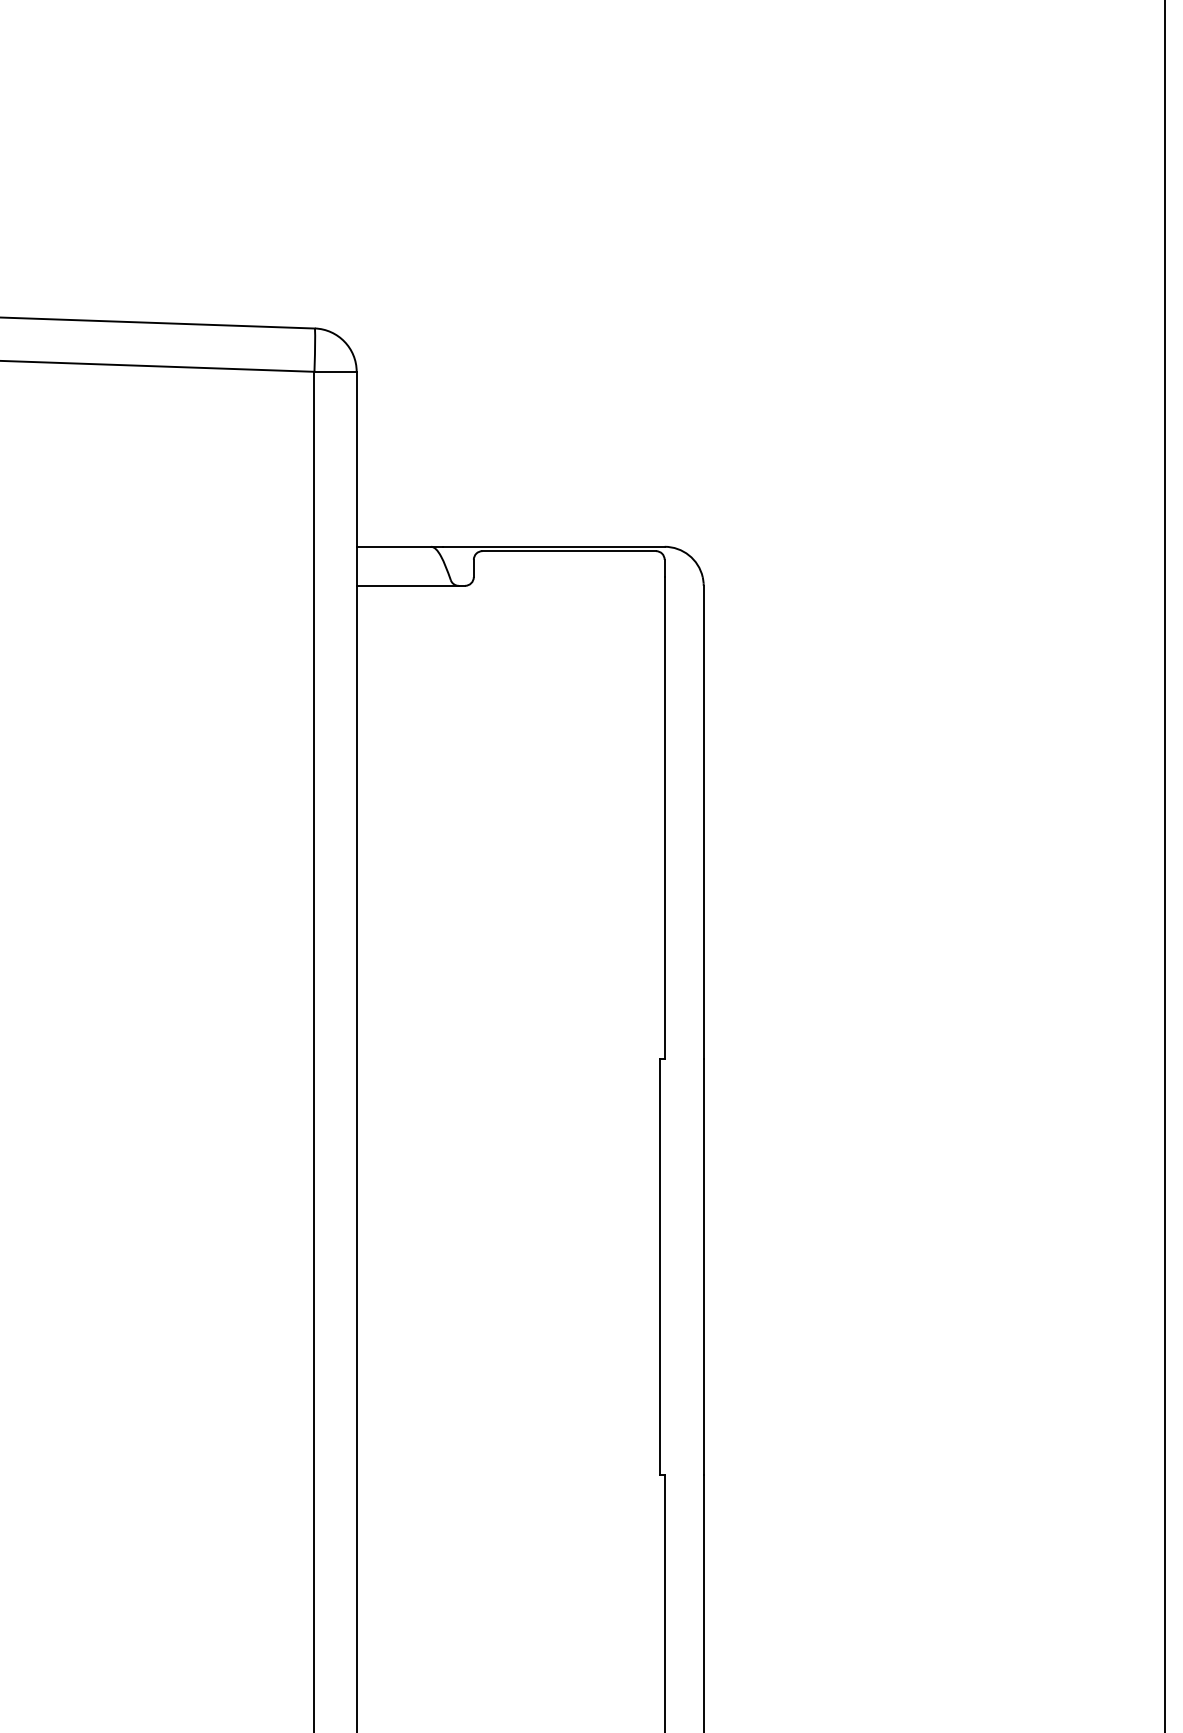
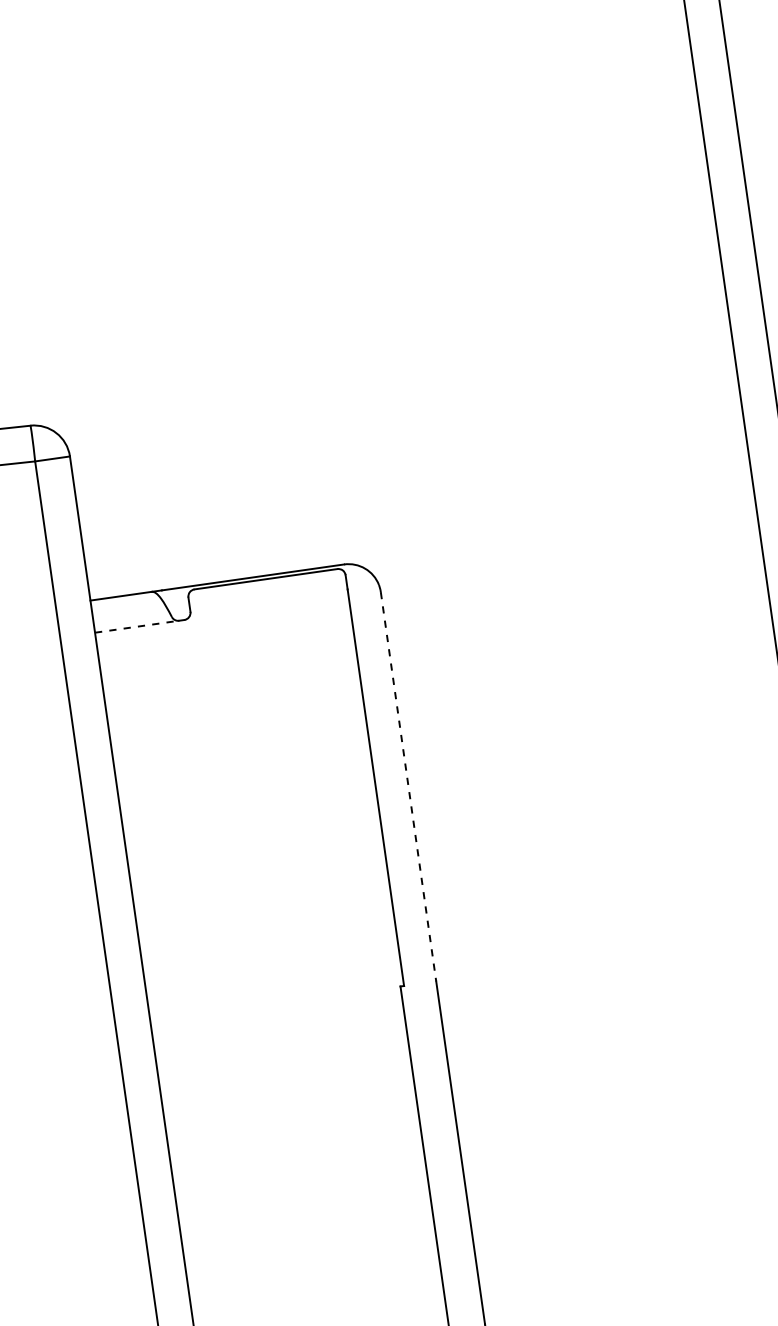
line: (408, 585) -> (137, 626), solid -> dashed
line: (703, 822) -> (408, 786), solid -> dashed

